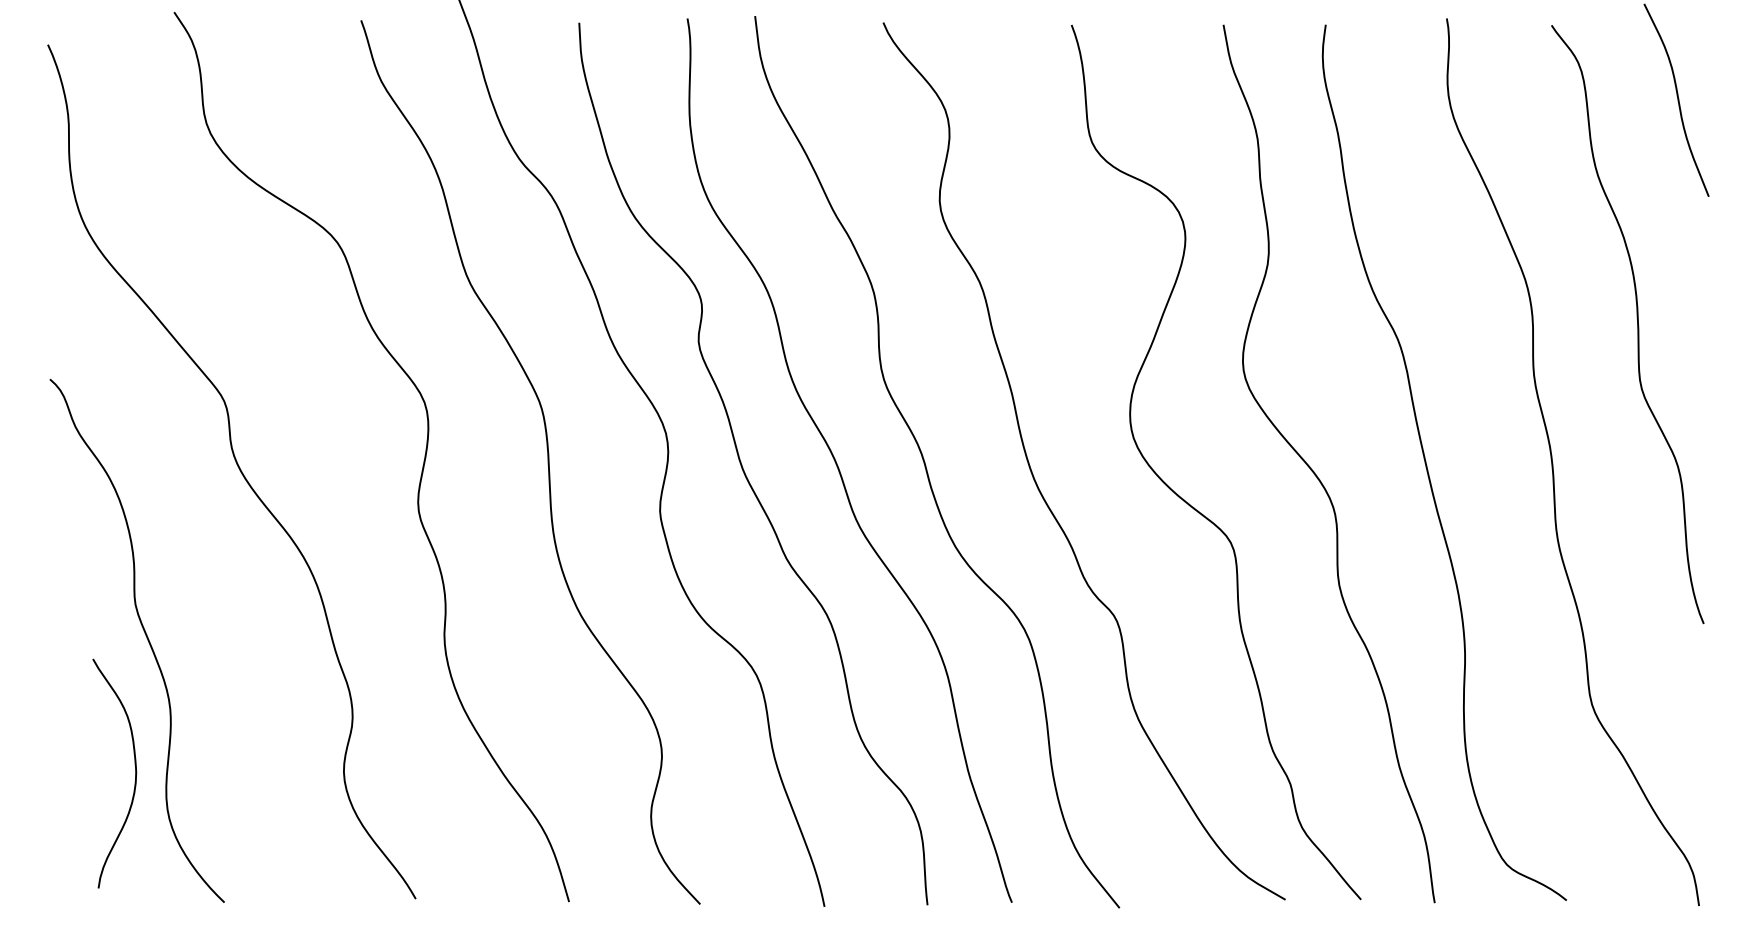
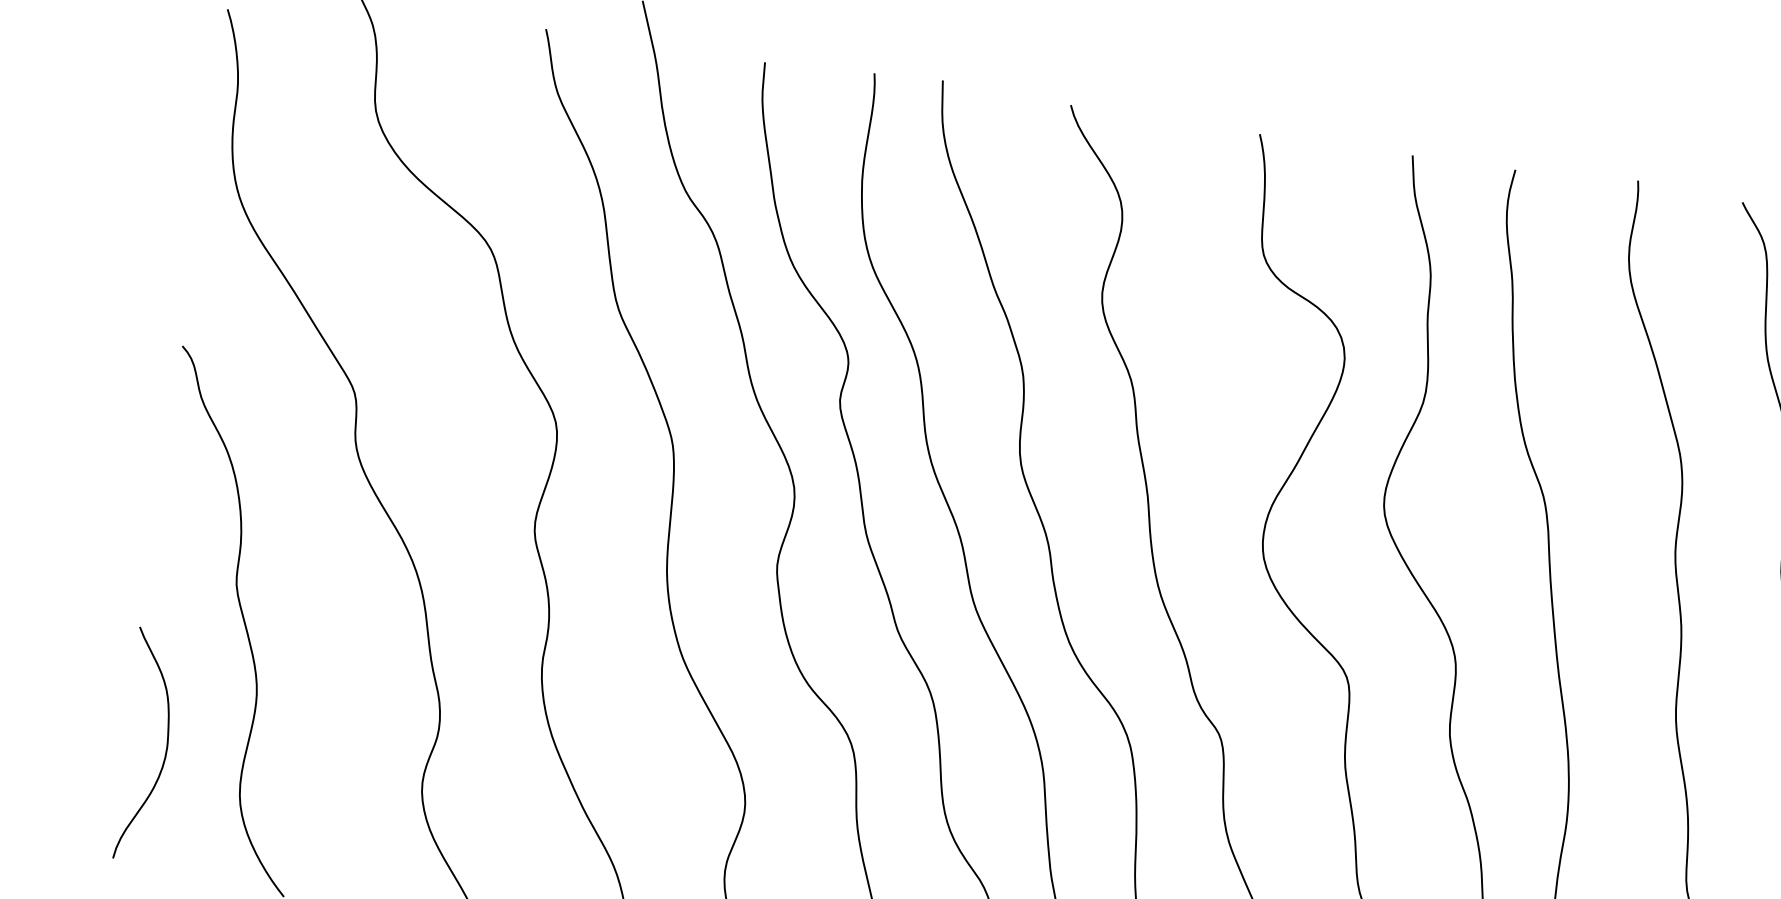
curve: (135, 773) -> (166, 748), moved

